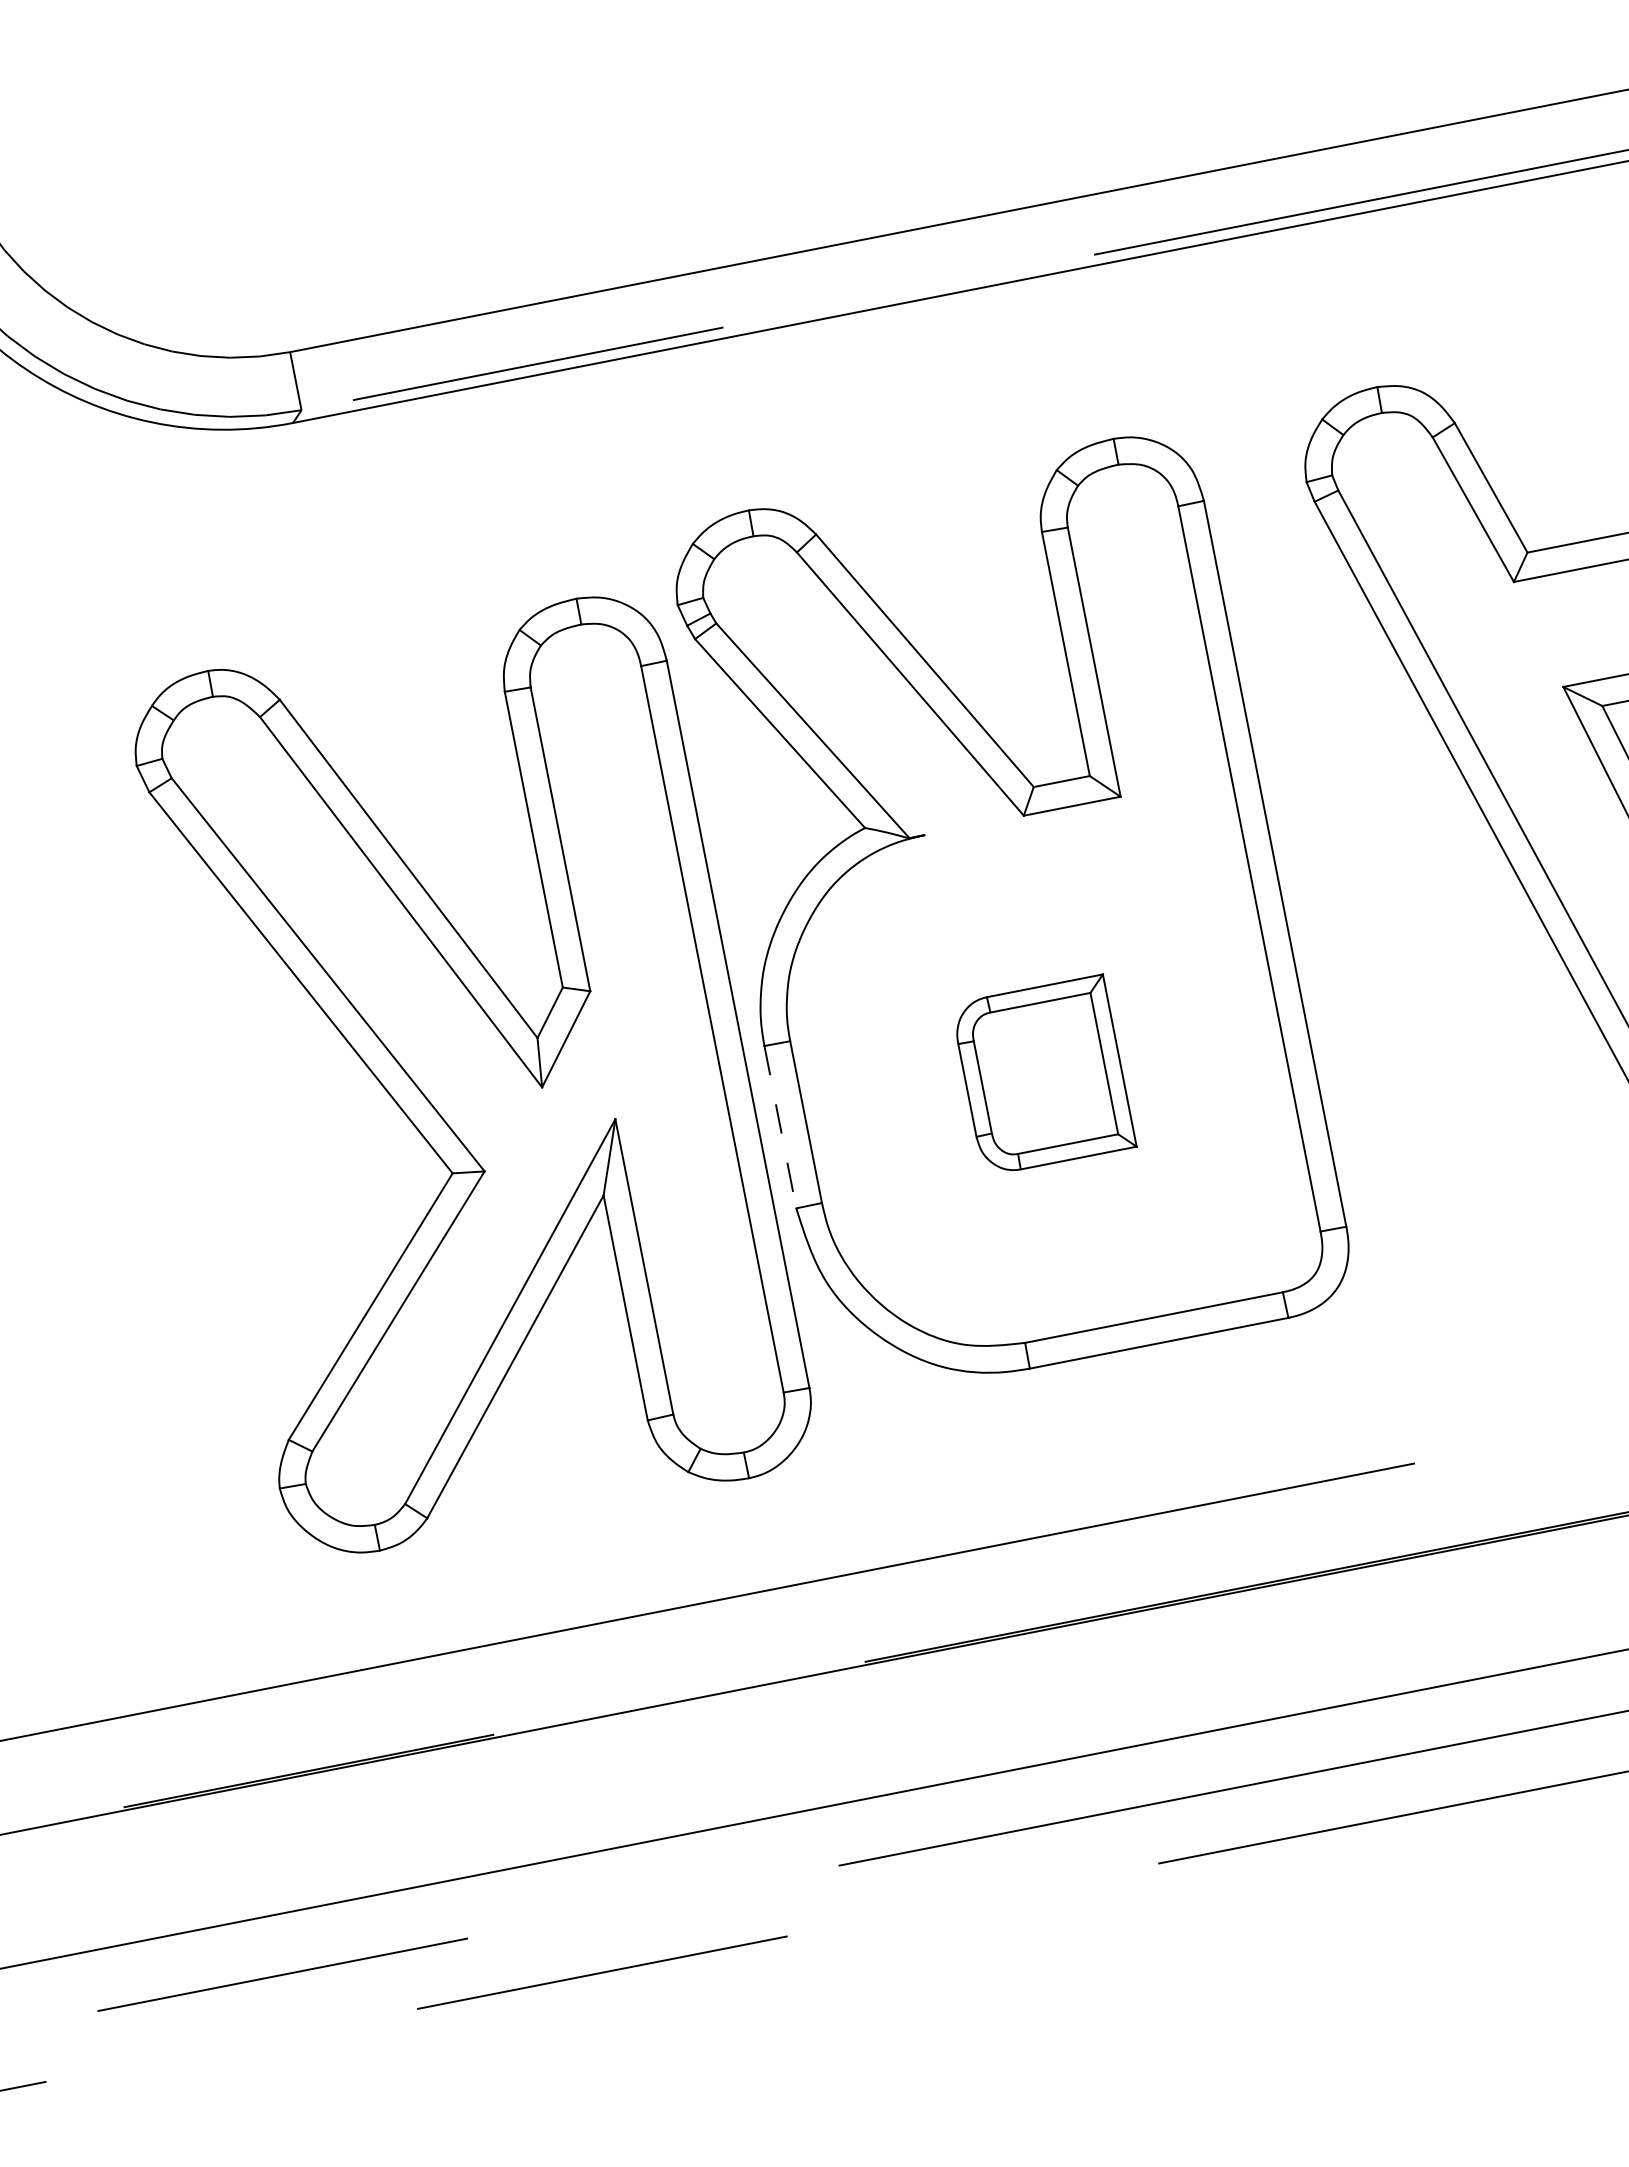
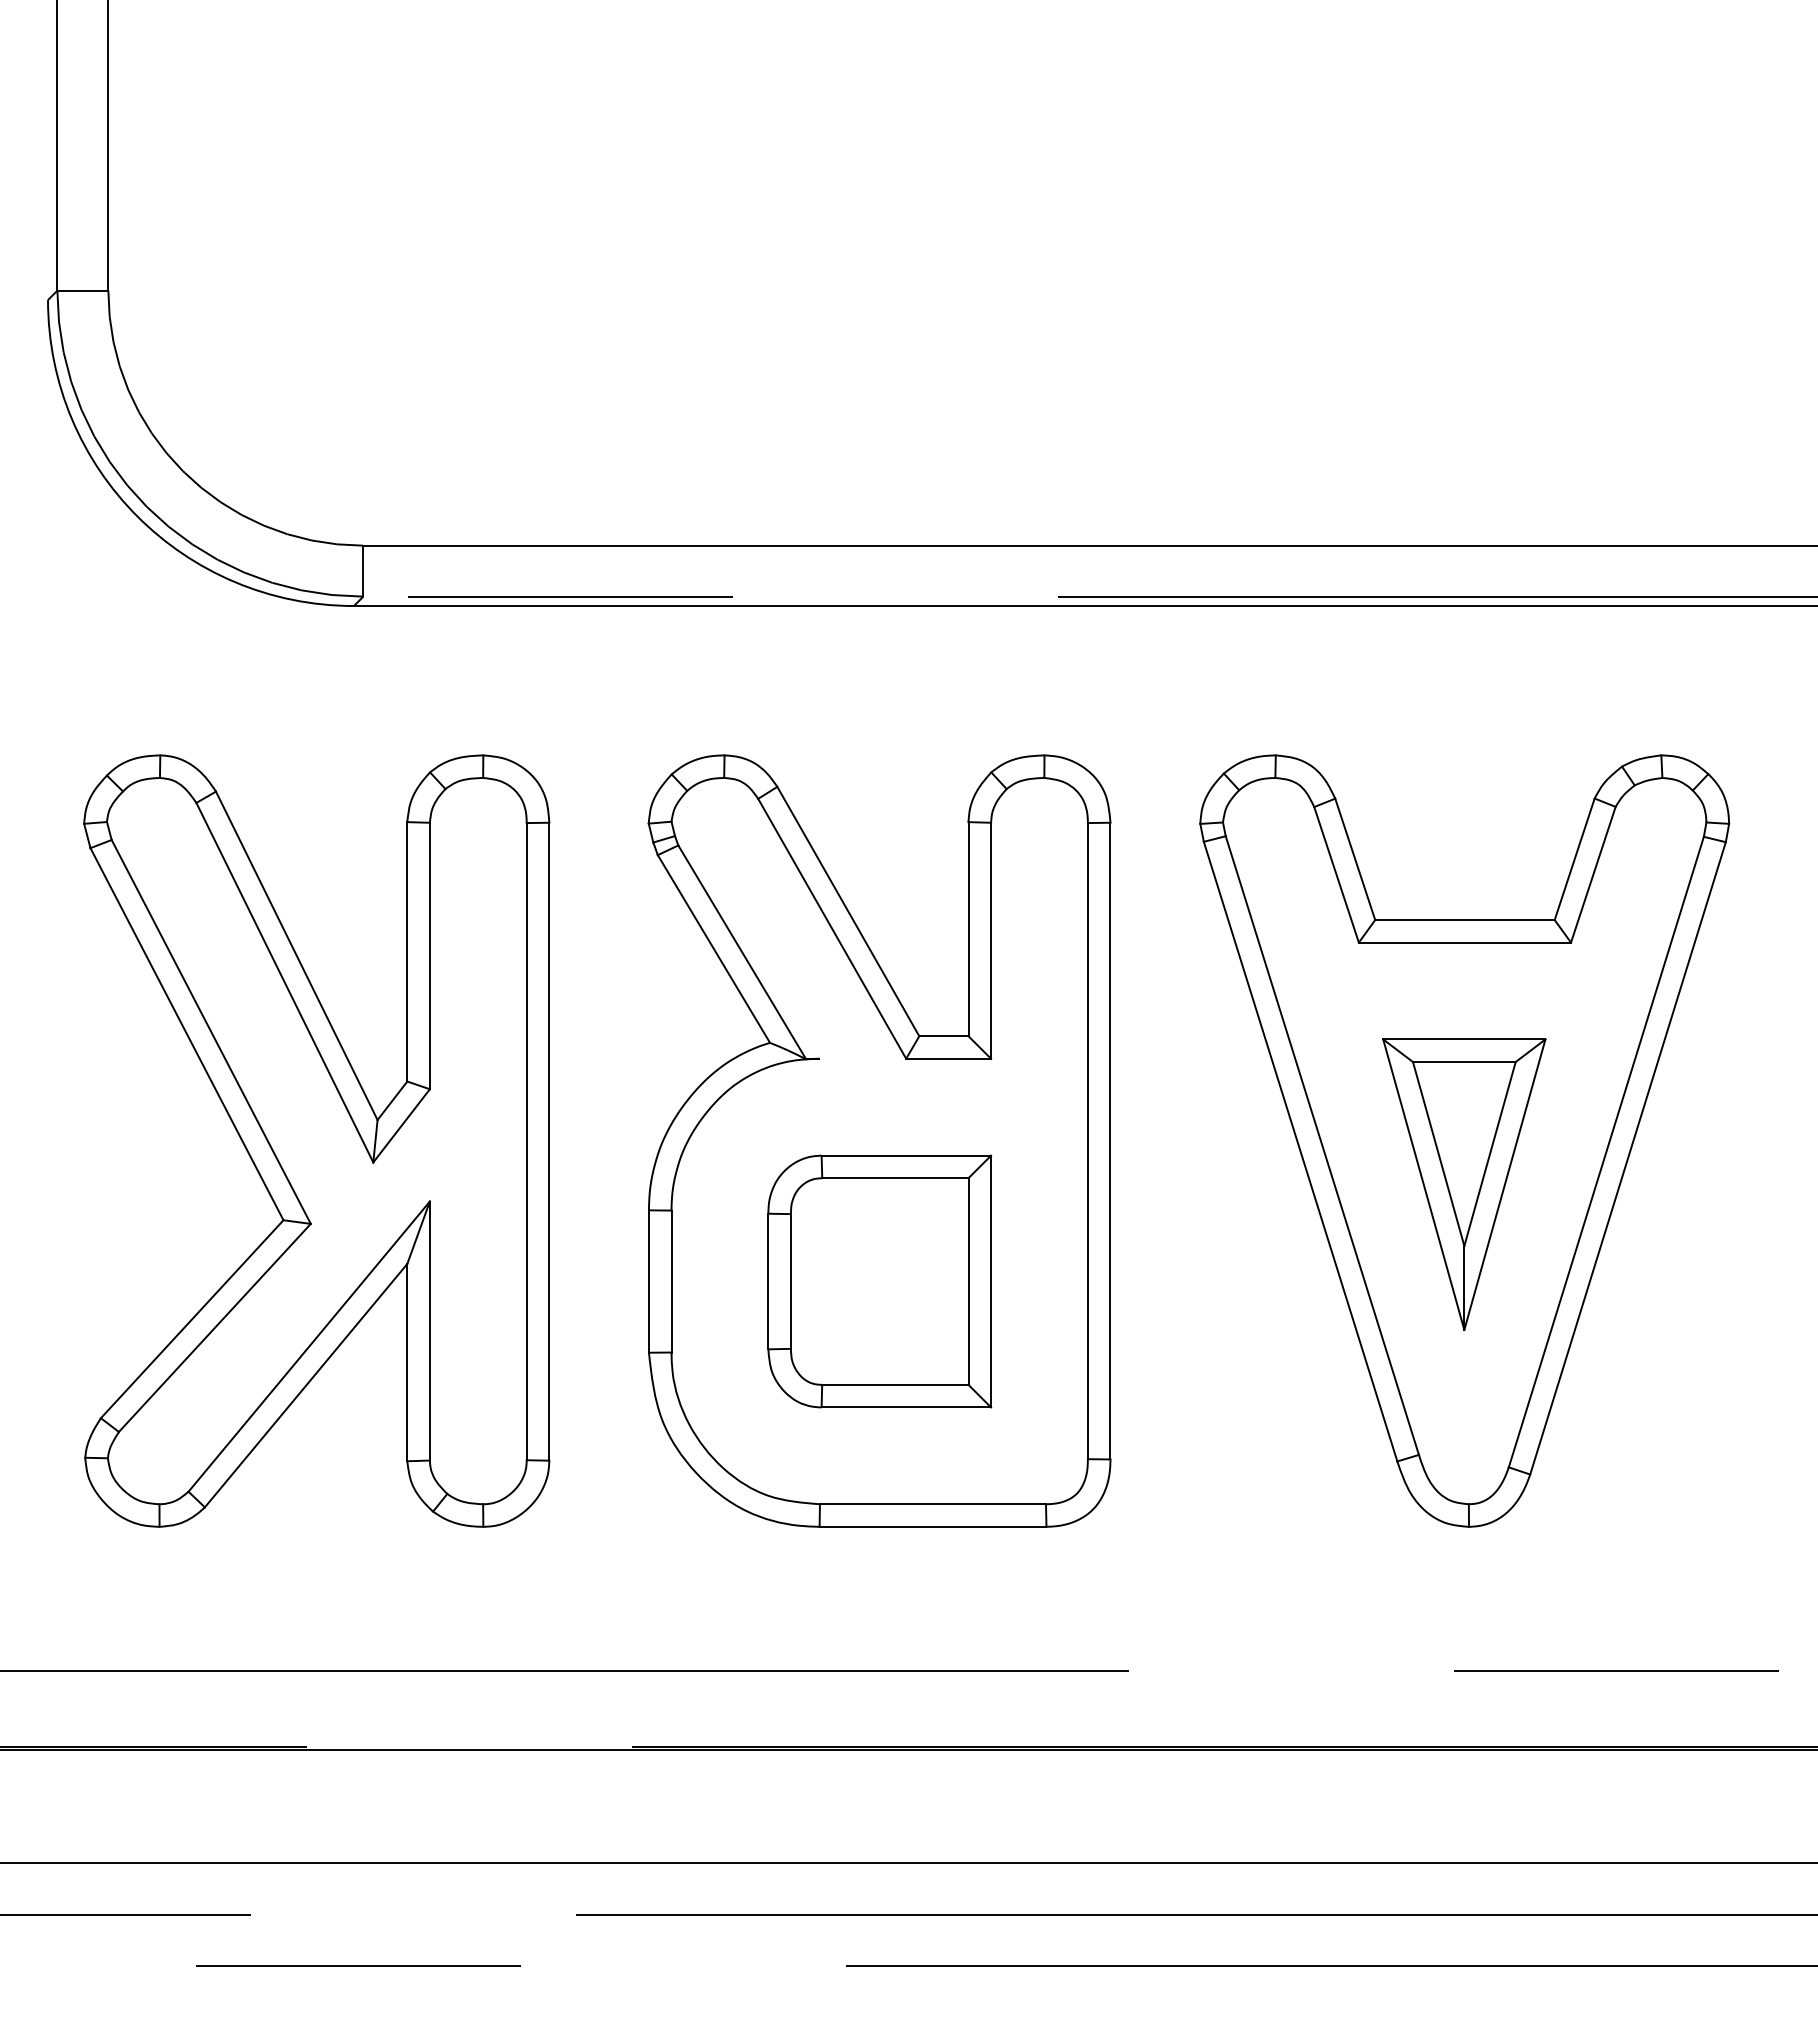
part: (472, 1075) -> (316, 1140), moved
part: (1043, 1075) -> (879, 1281), size x1.67
line: (780, 1128) -> (648, 1282), dashed -> solid

